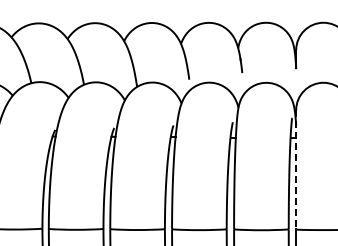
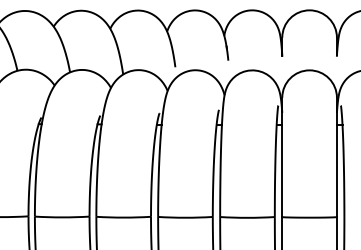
line: (296, 169) -> (282, 157), dashed -> solid

